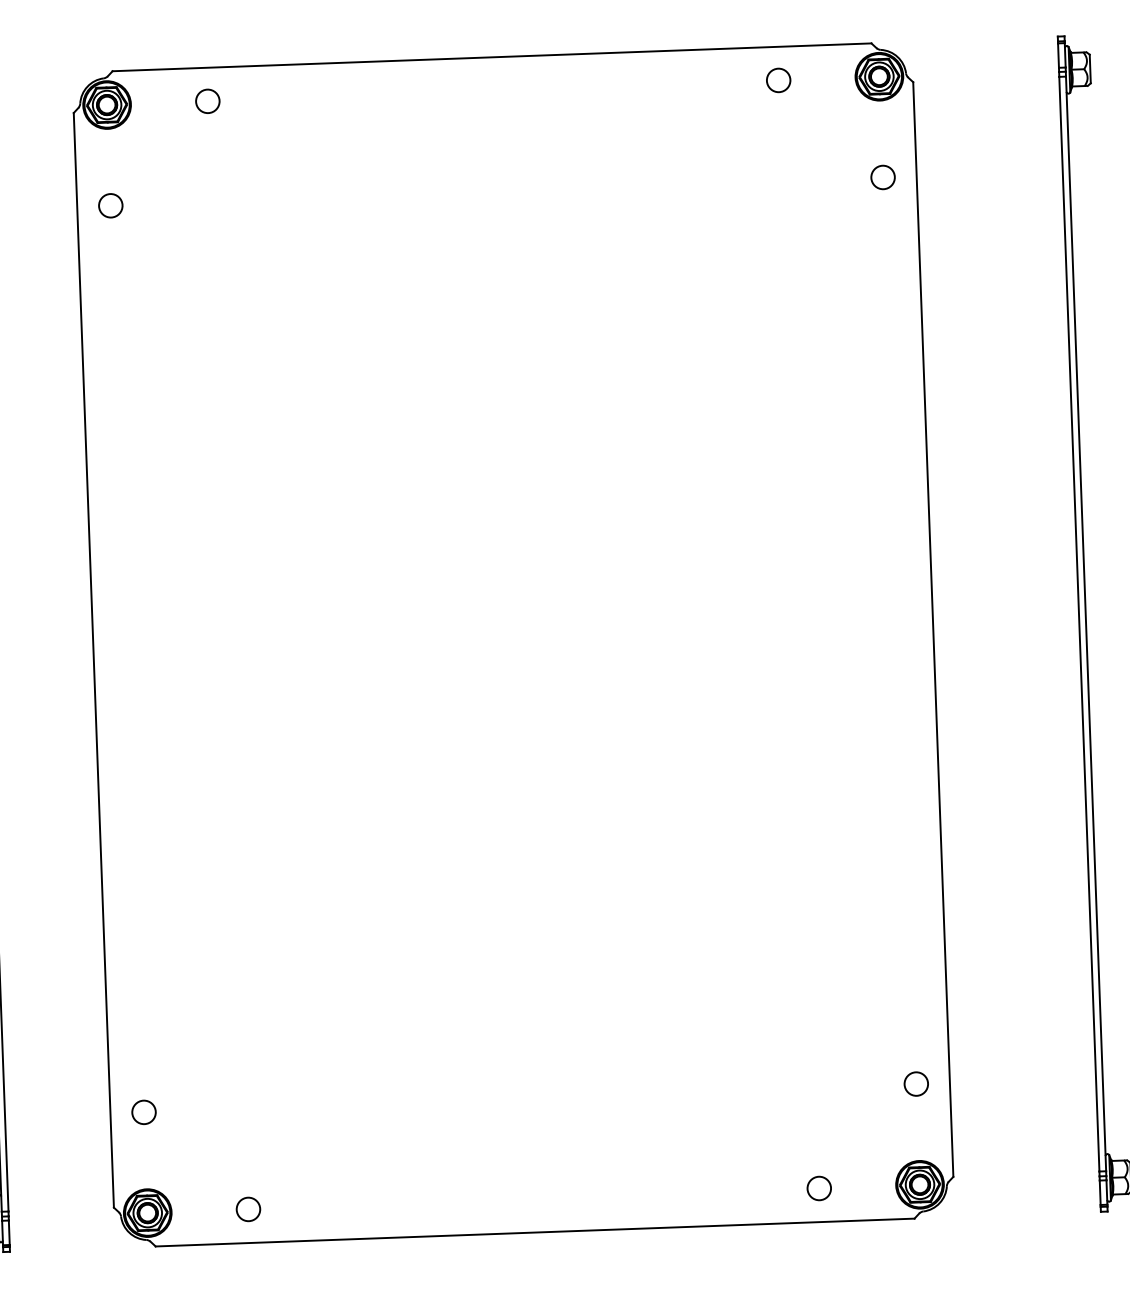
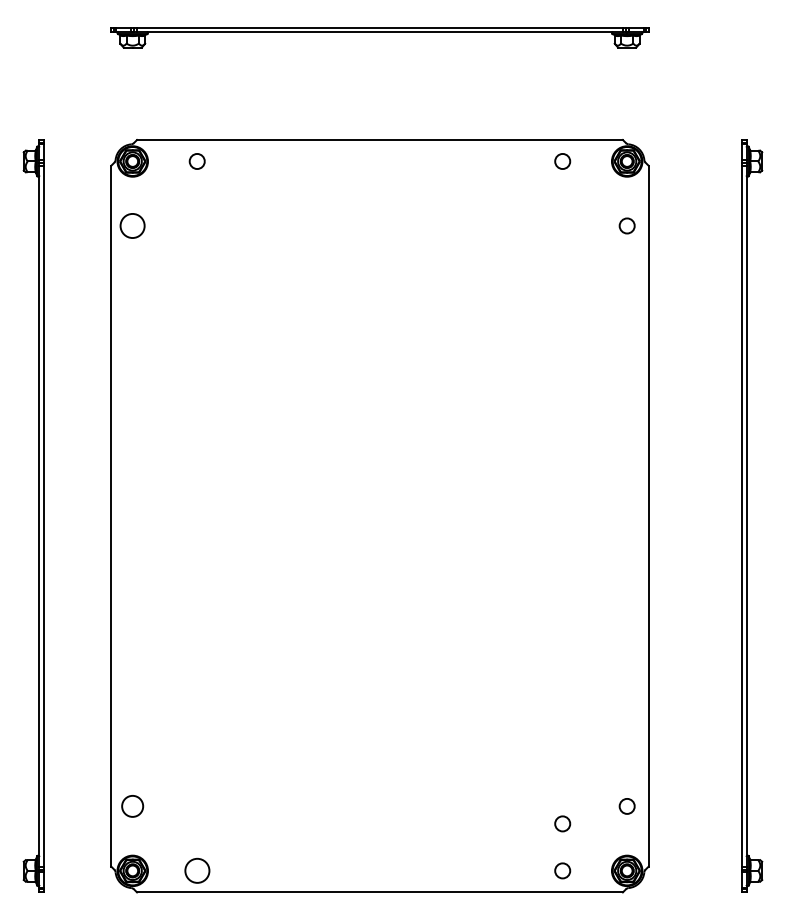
circle: (110, 205) -> (132, 225), size x1.6
circle: (143, 1112) -> (132, 806), size x1.4
circle: (816, 1114) -> (562, 823), added
circle: (247, 1208) -> (196, 870), size x1.6

